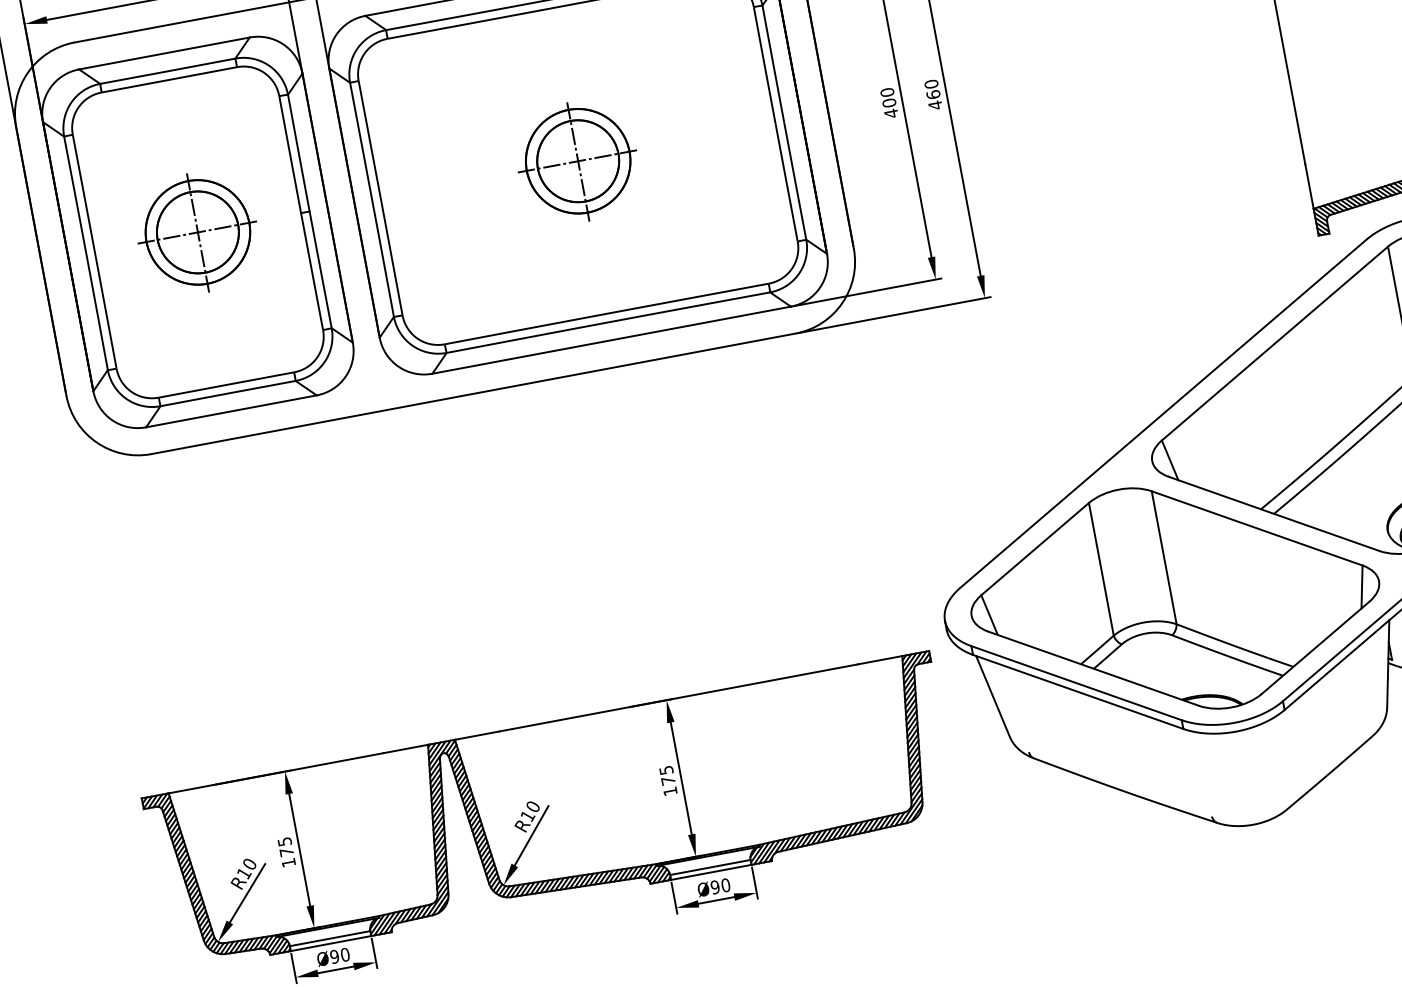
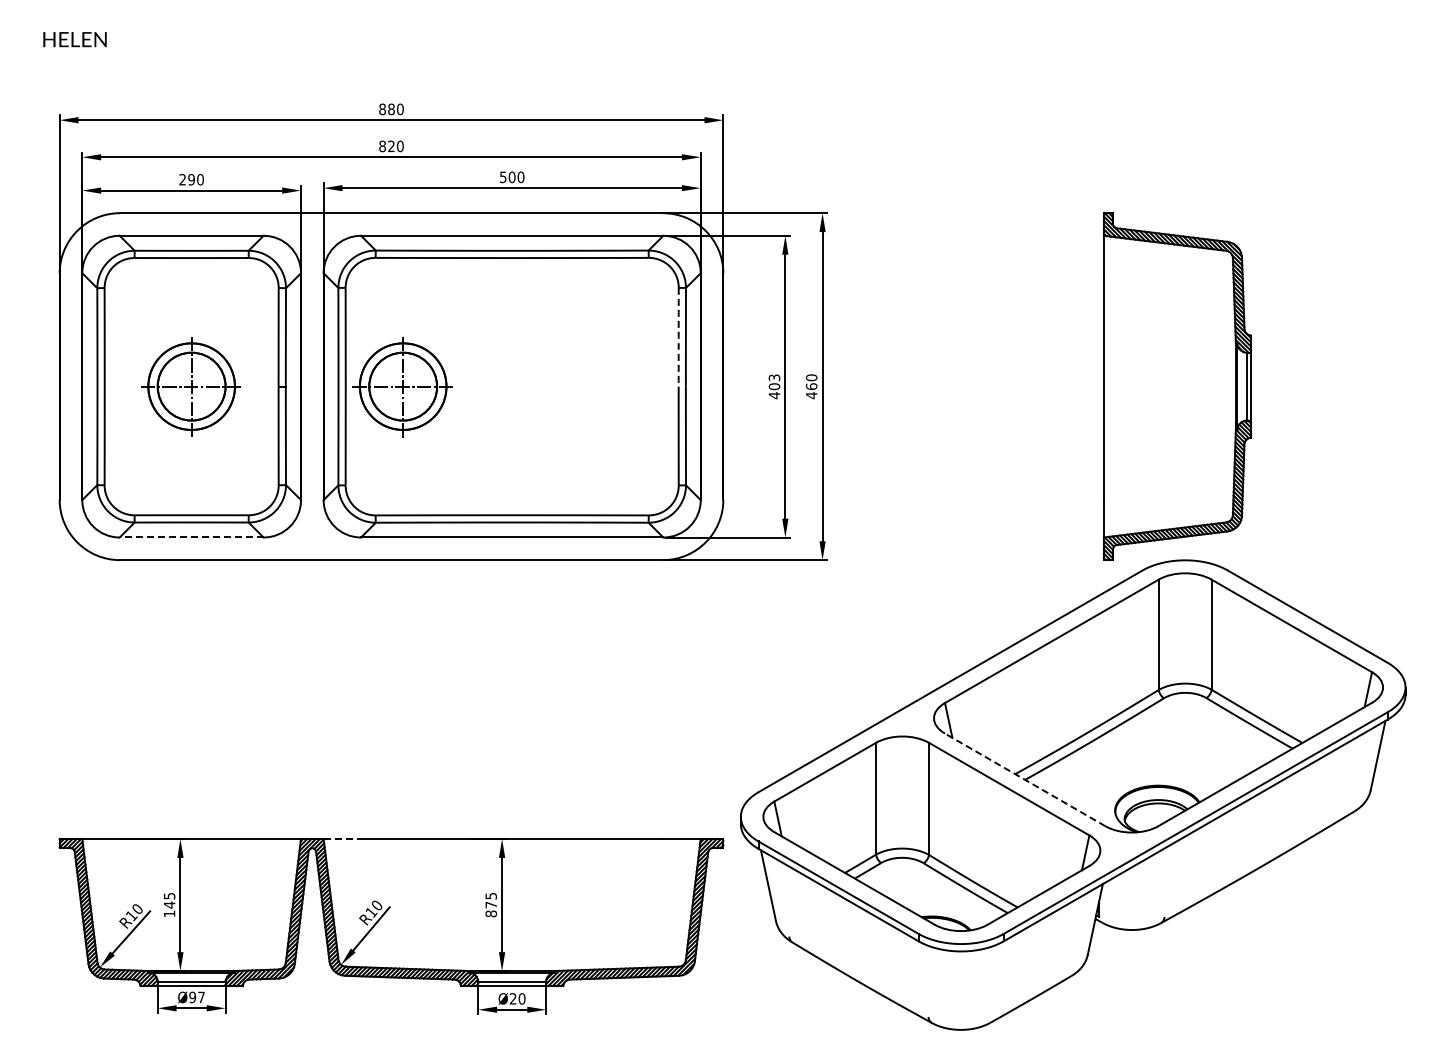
arc: (764, 66) -> (678, 337), solid -> dashed
text: (887, 92) -> (774, 377), 400 -> 403
part: (577, 162) -> (402, 387), moved
line: (231, 411) -> (191, 537), solid -> dashed
line: (1274, 513) -> (1025, 779), solid -> dashed
line: (477, 736) -> (342, 839), solid -> dashed
text: (669, 791) -> (490, 913), 175 -> 875
text: (286, 851) -> (169, 904), 175 -> 145
text: (714, 887) -> (512, 998), Ø90 -> Ø20
text: (345, 954) -> (201, 997), Ø90 -> Ø97

